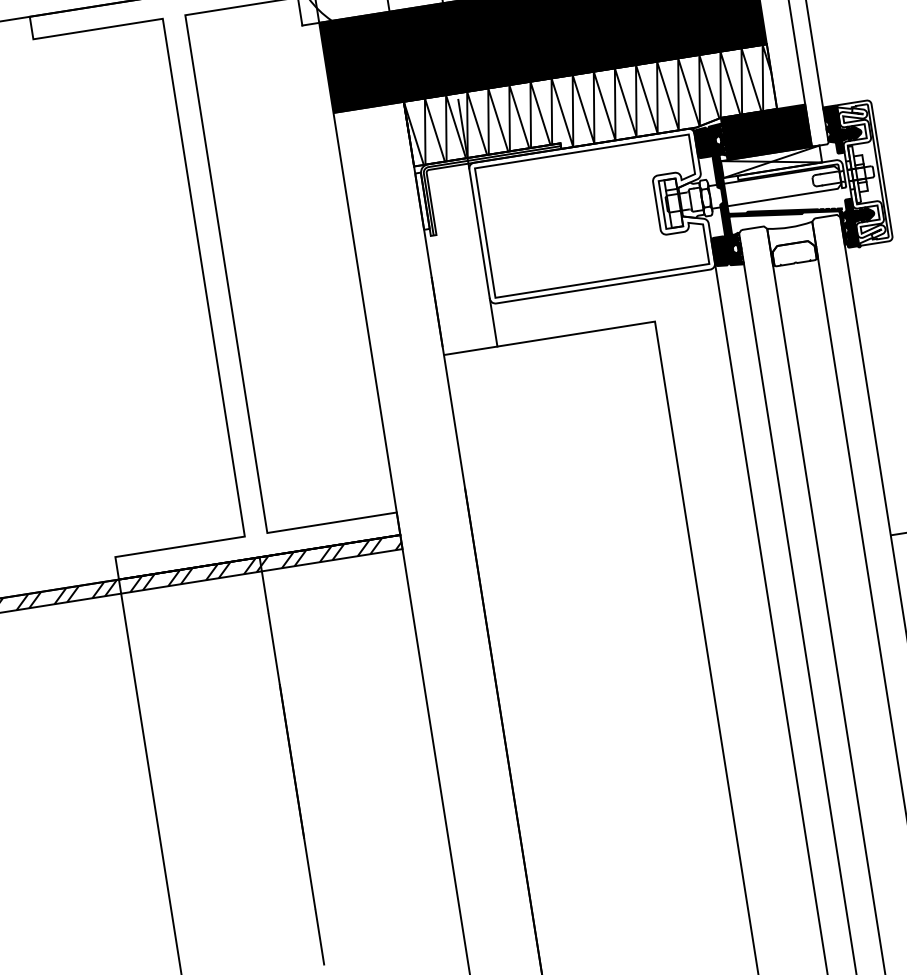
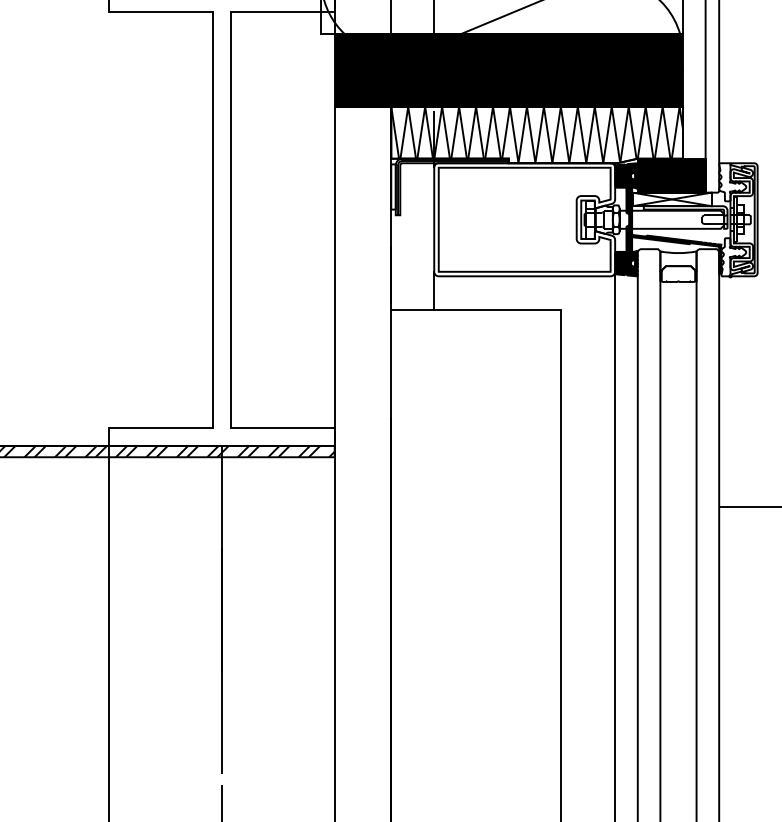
fill: (843, 128) -> (732, 182), removed
fill: (859, 221) -> (733, 257), removed

